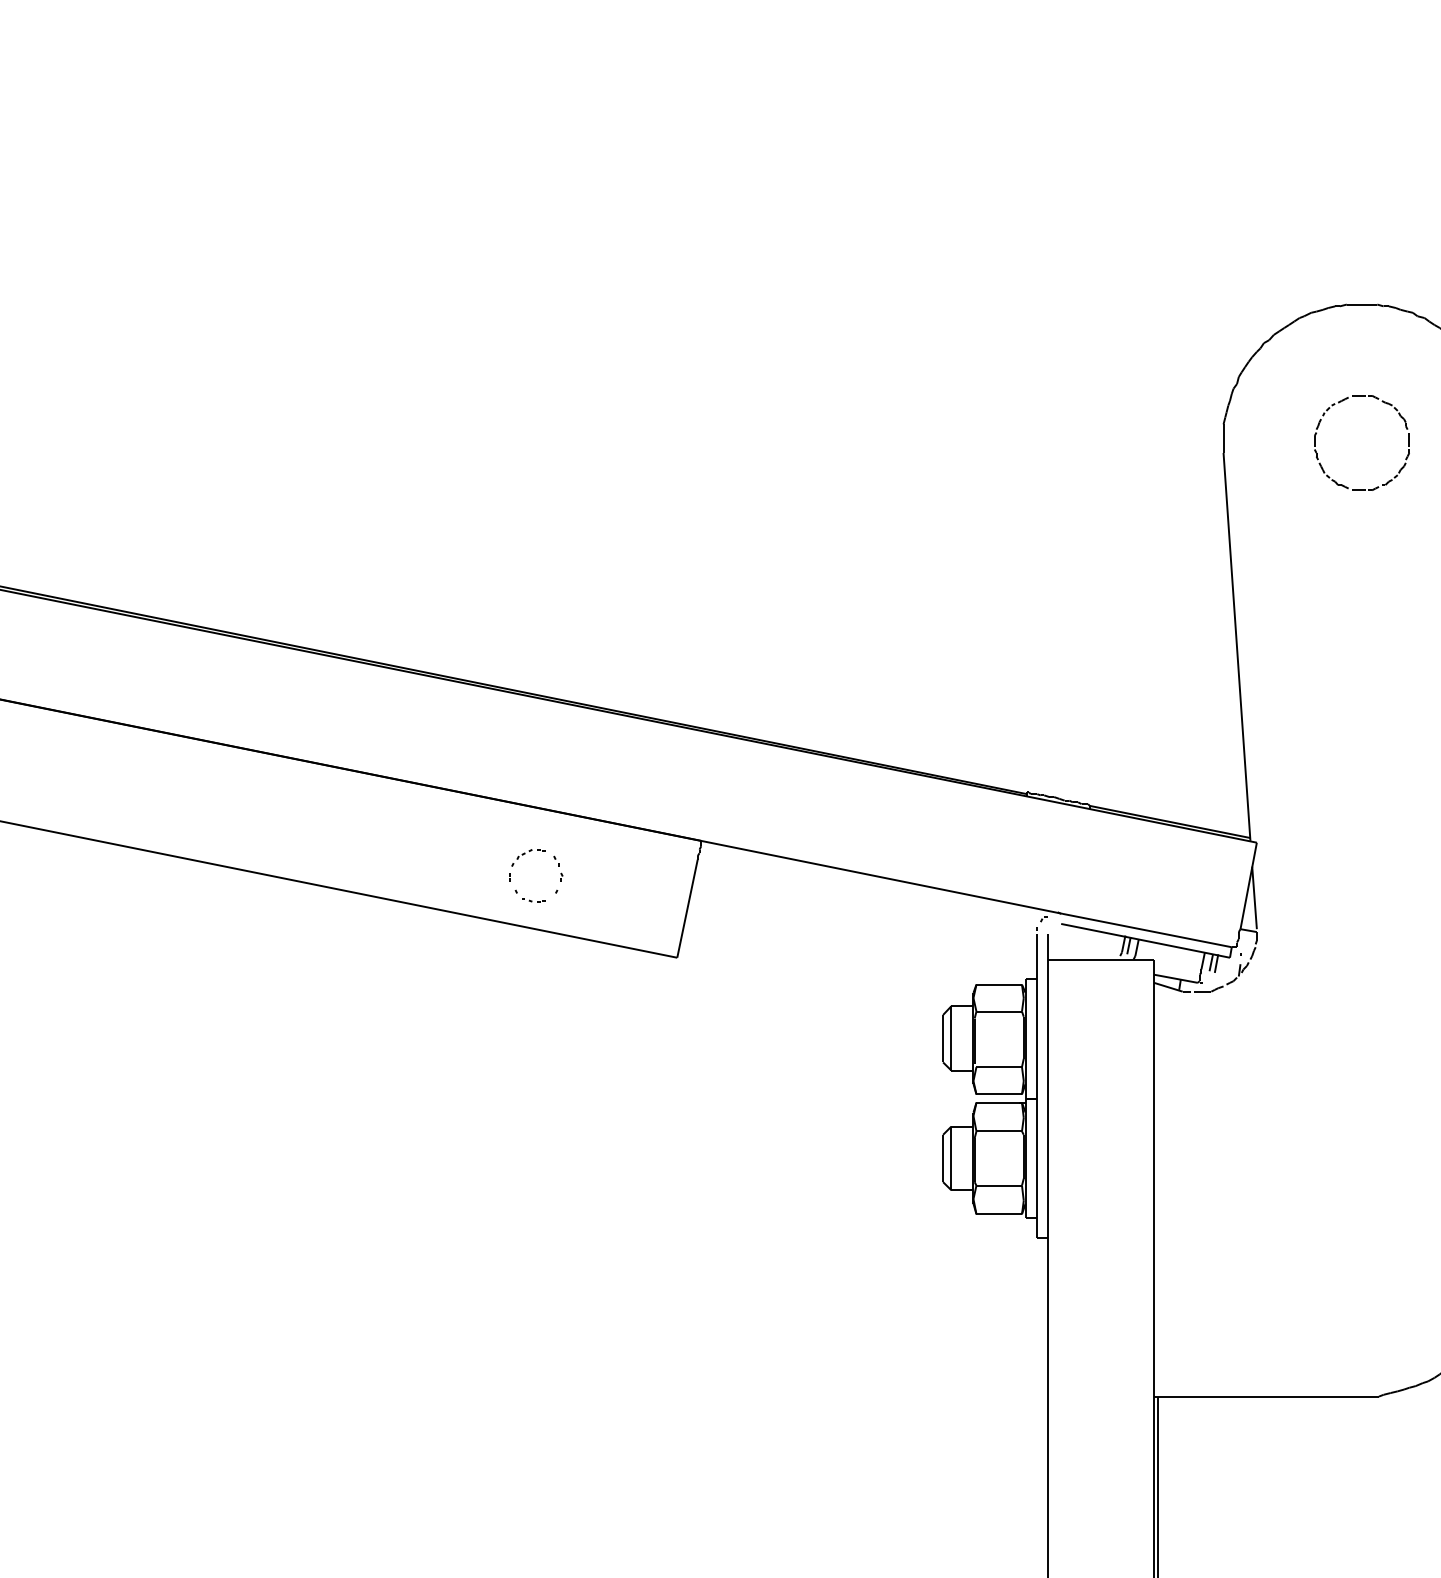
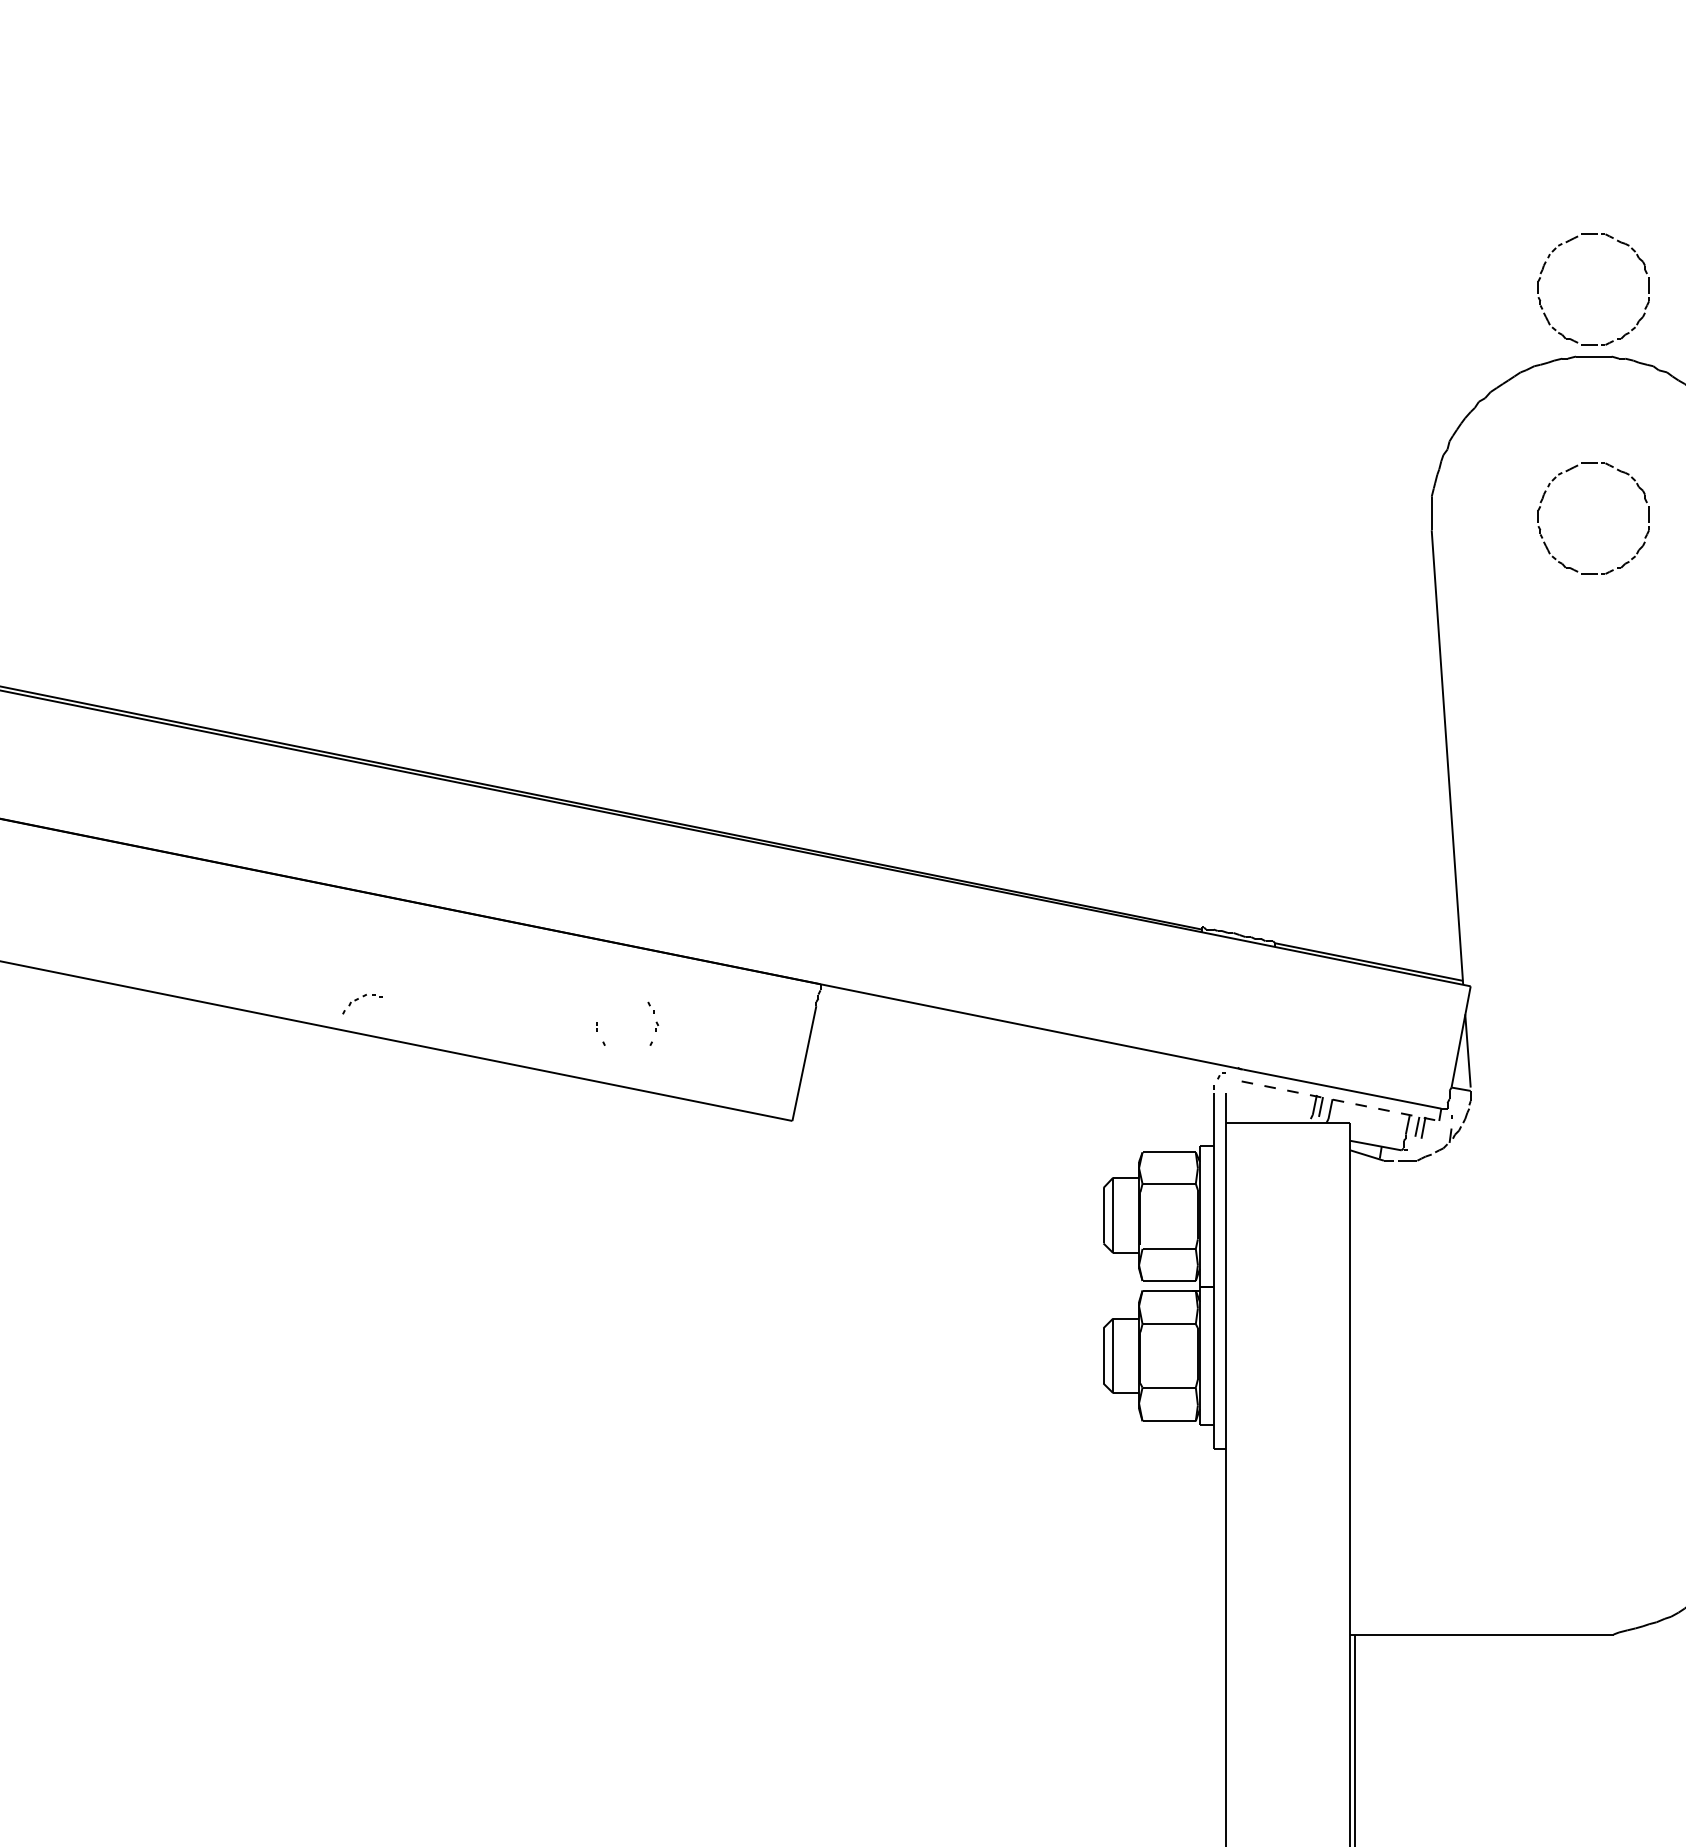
part: (1317, 256) -> (1541, 300), added
part: (525, 853) -> (358, 999), moved
part: (533, 900) -> (624, 1053), removed
line: (1145, 941) -> (1340, 1101), solid -> dashed

